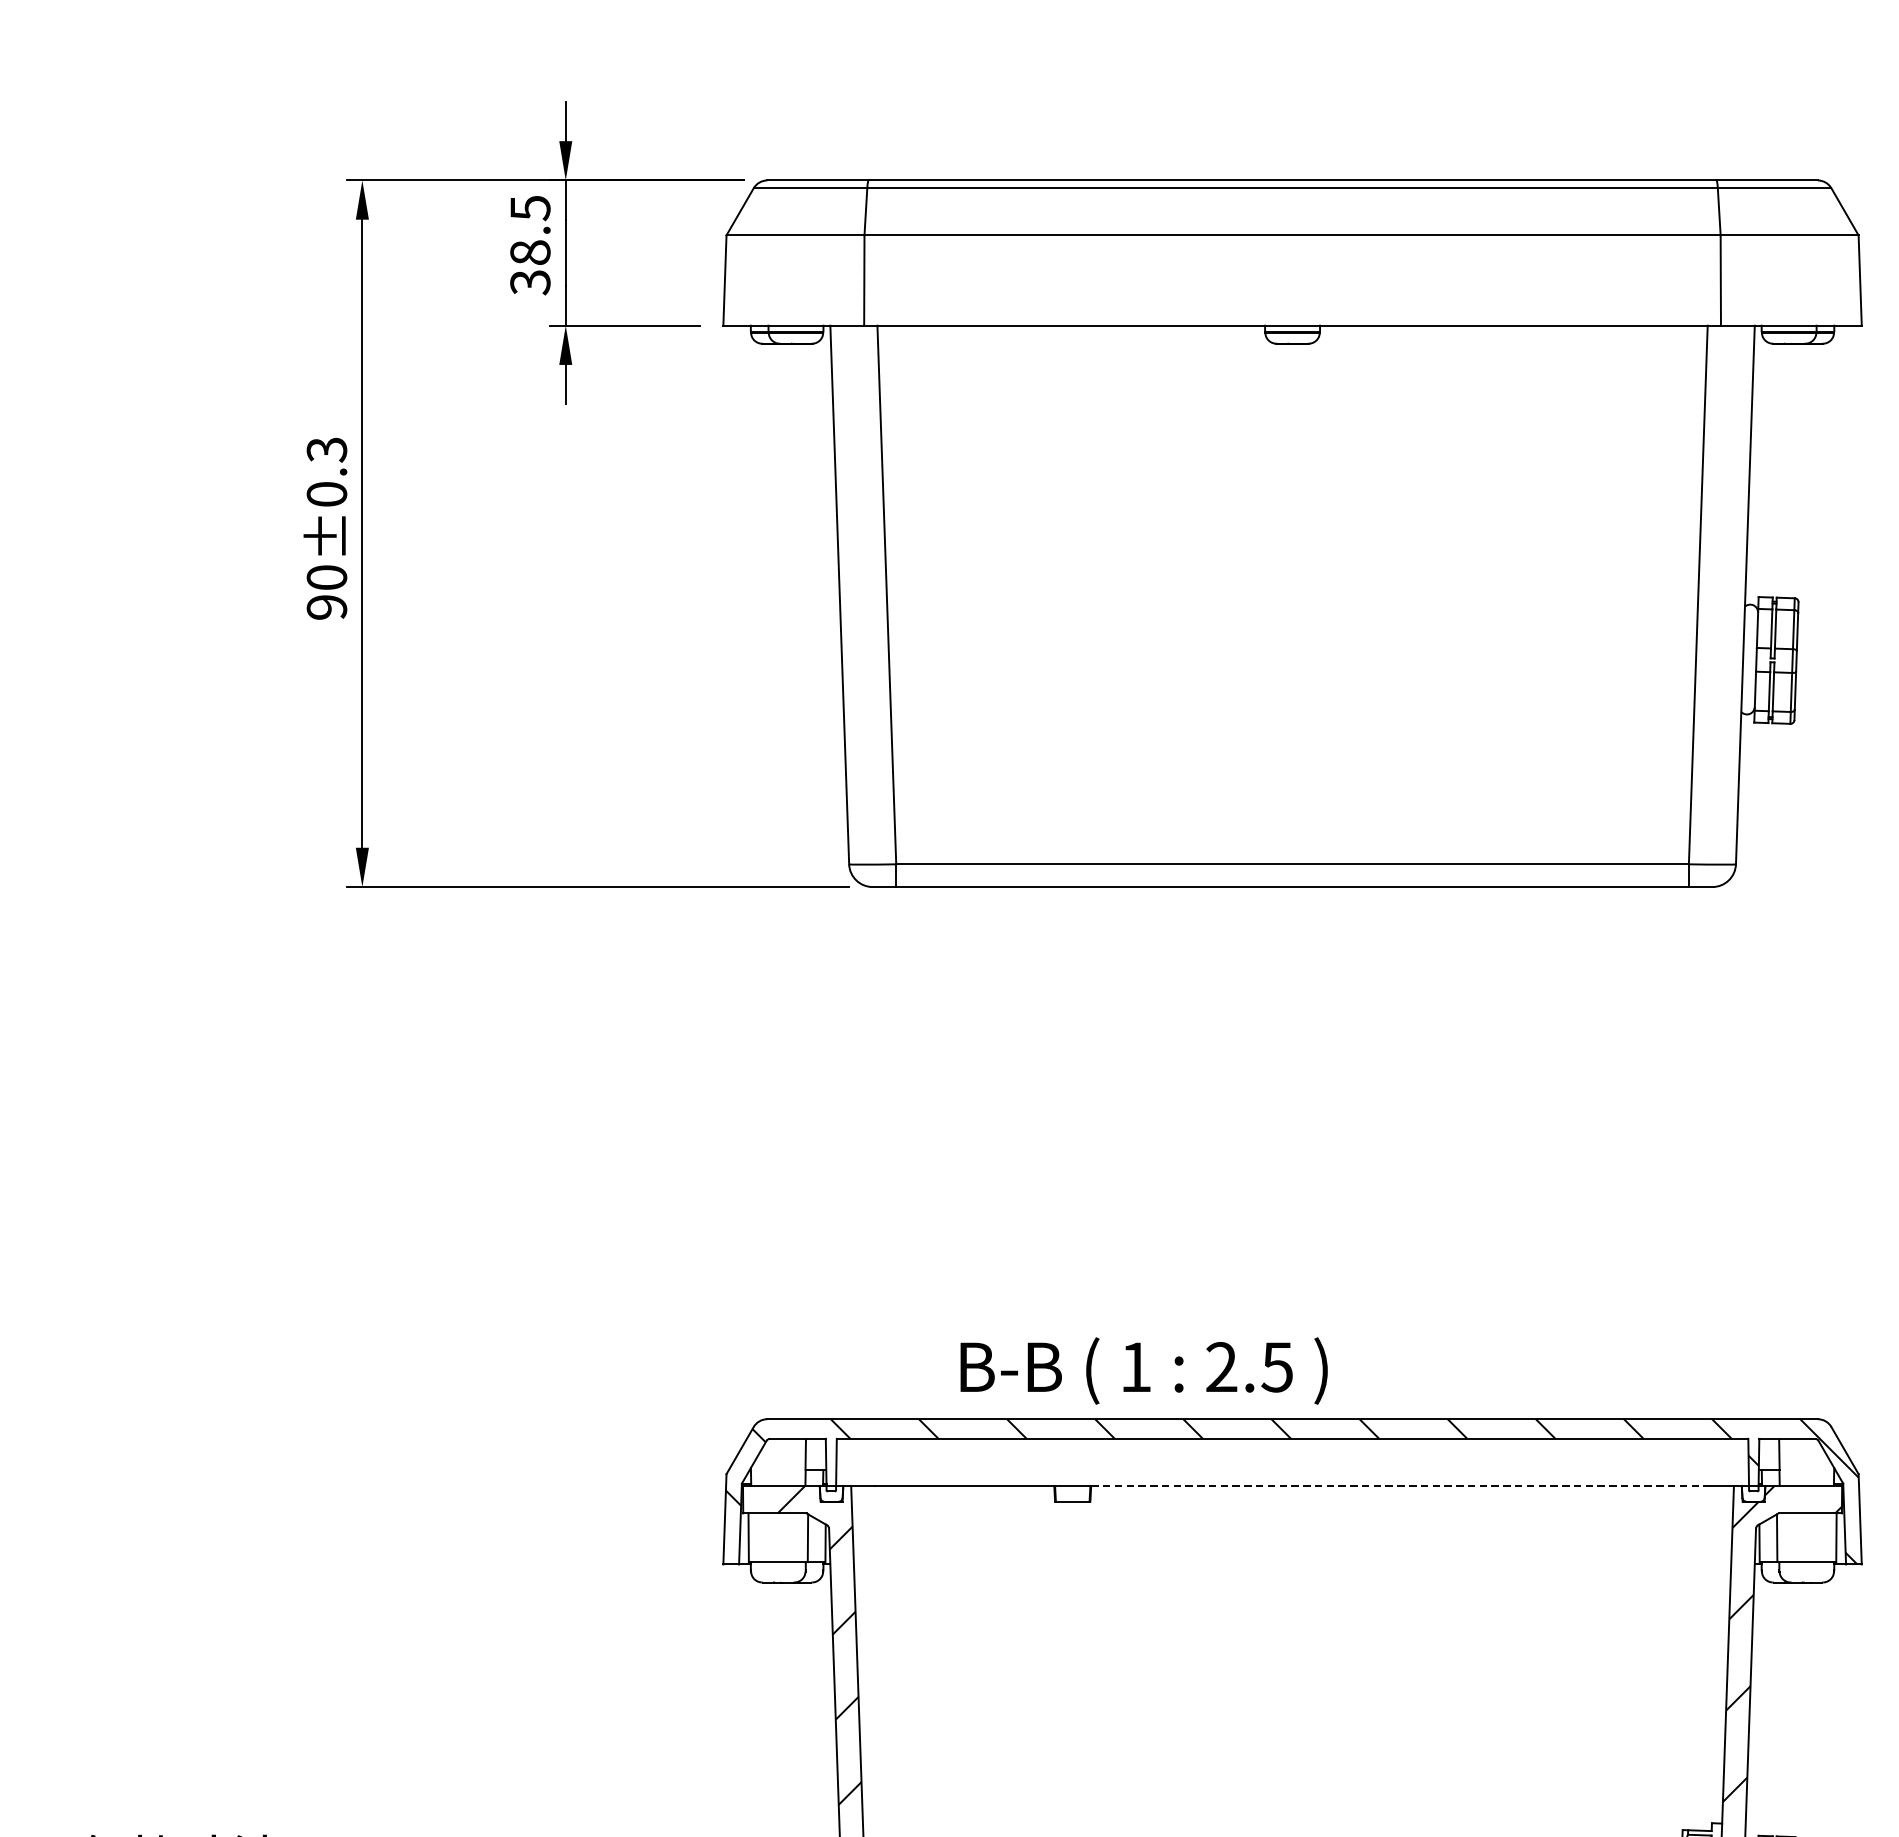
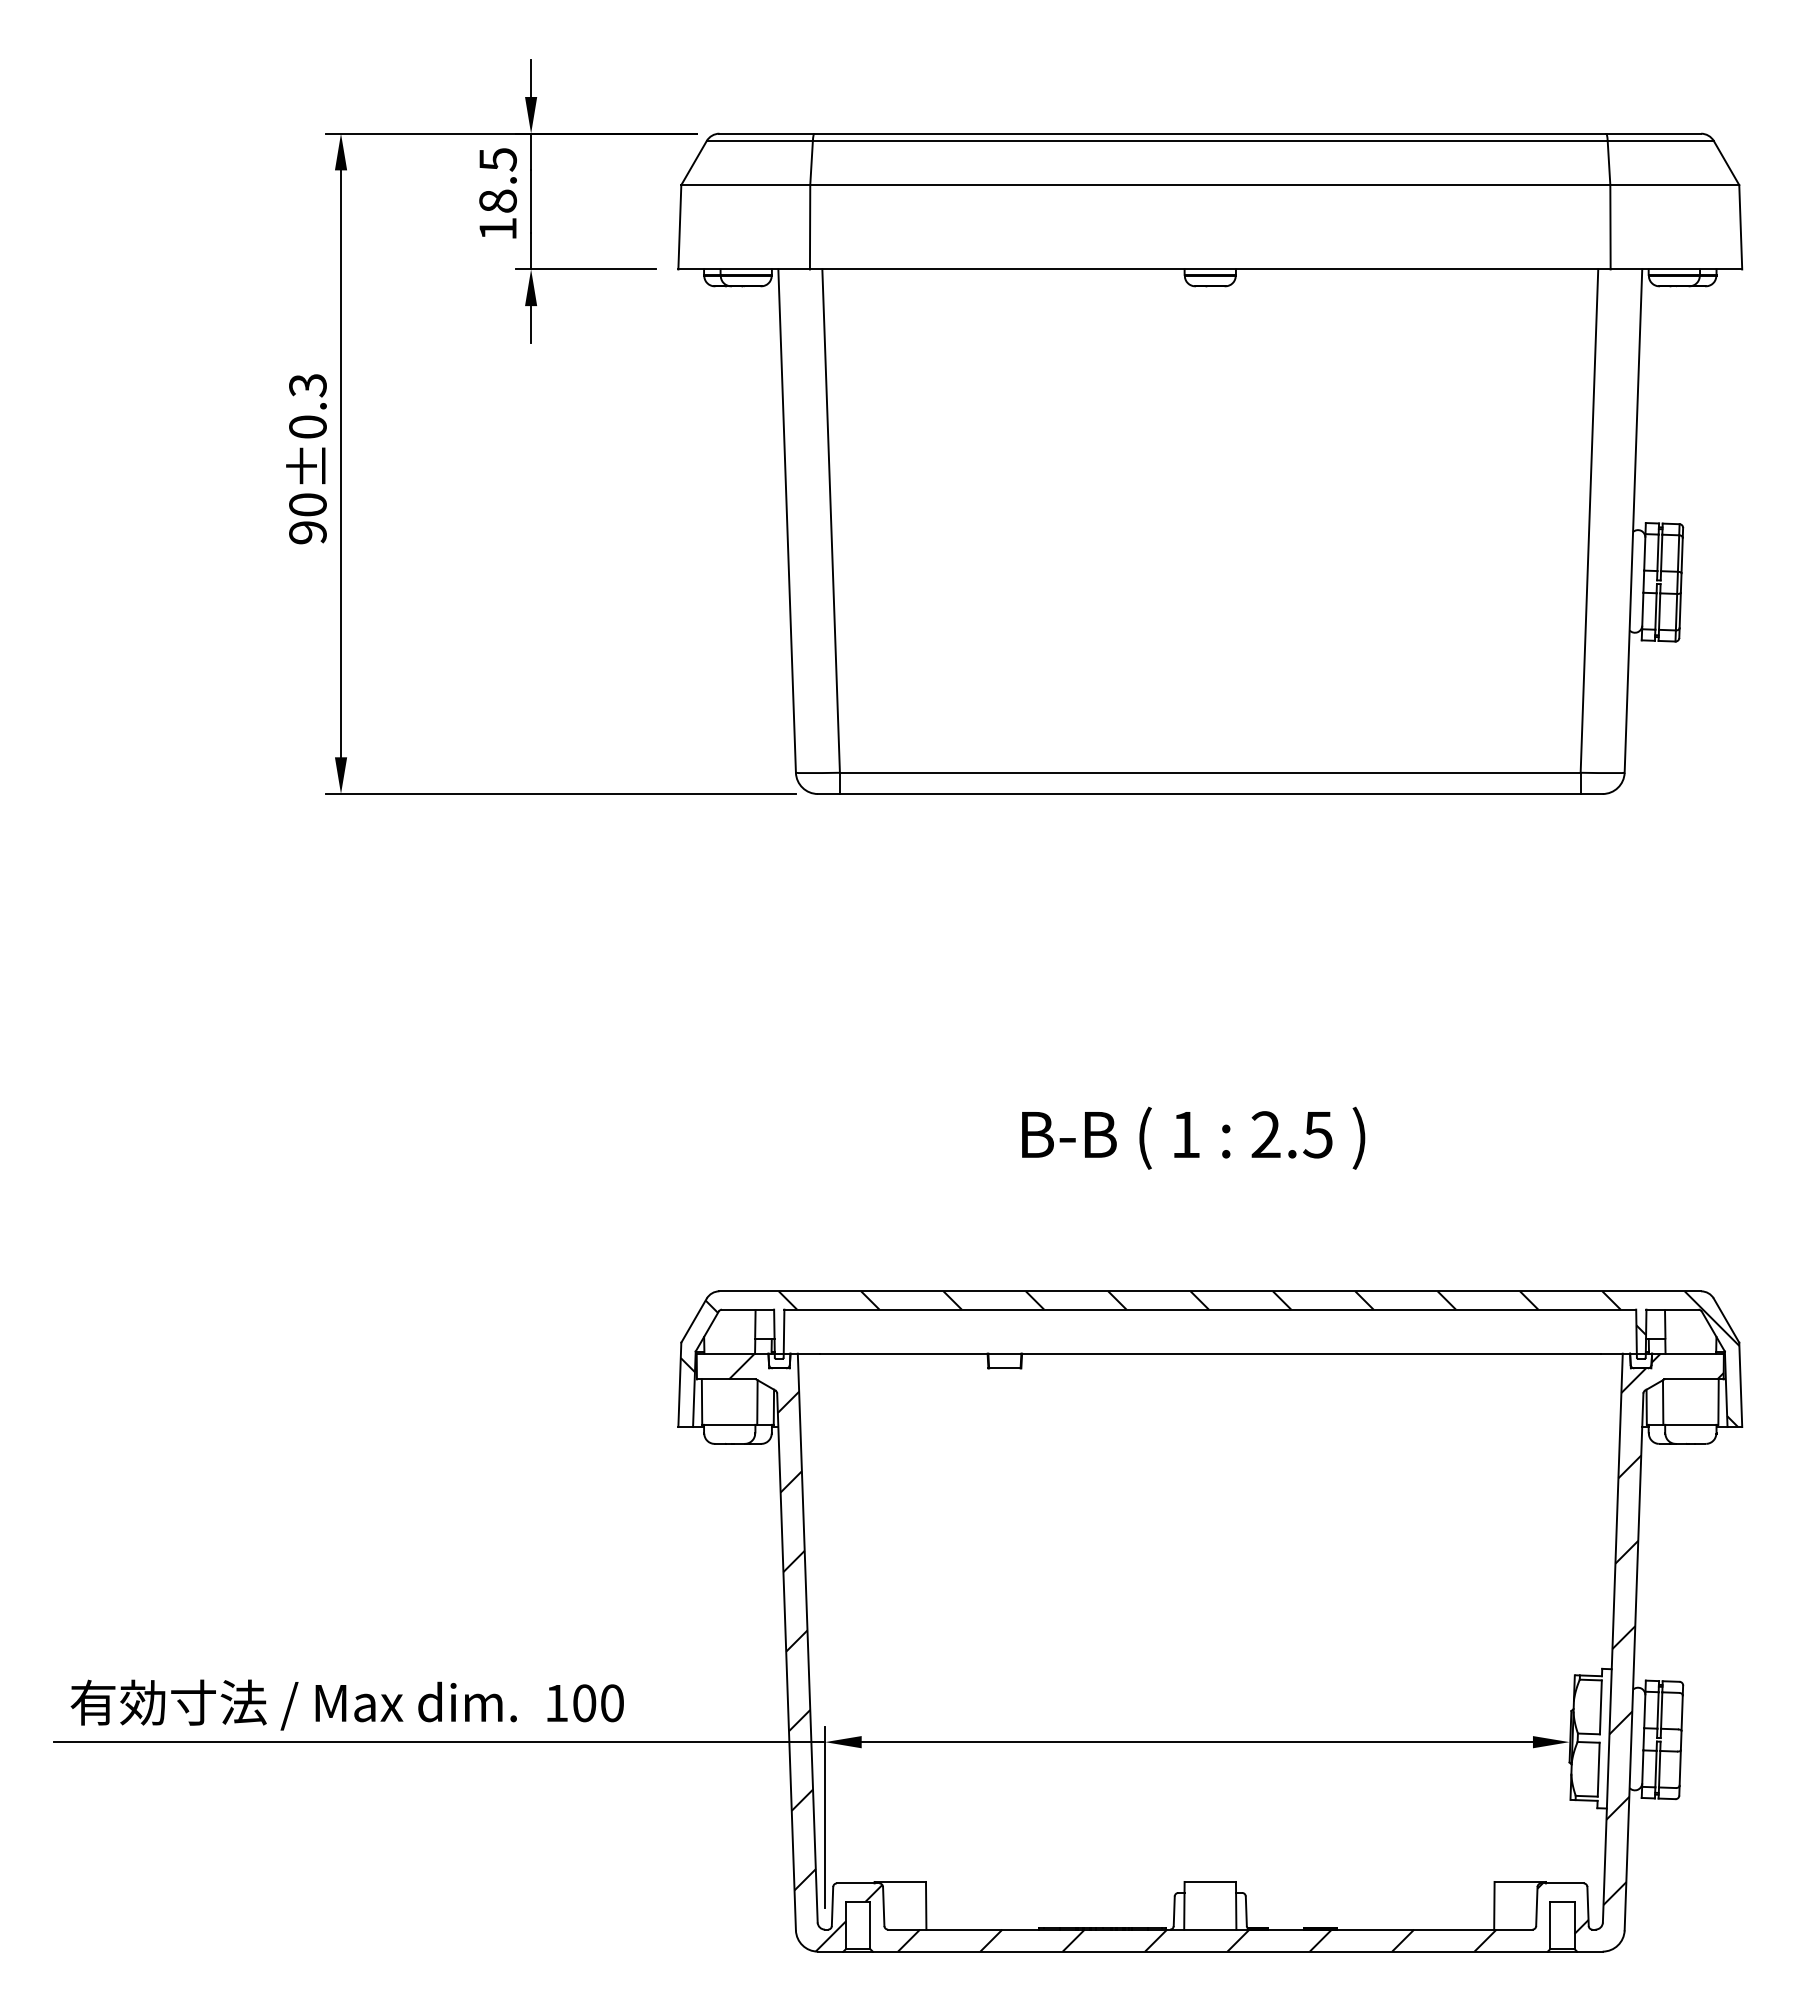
text: (529, 282) -> (497, 229), 38.5 -> 18.5
text: (1144, 1370) -> (1193, 1137), moved
line: (1400, 1485) -> (1311, 1353), dashed -> solid

